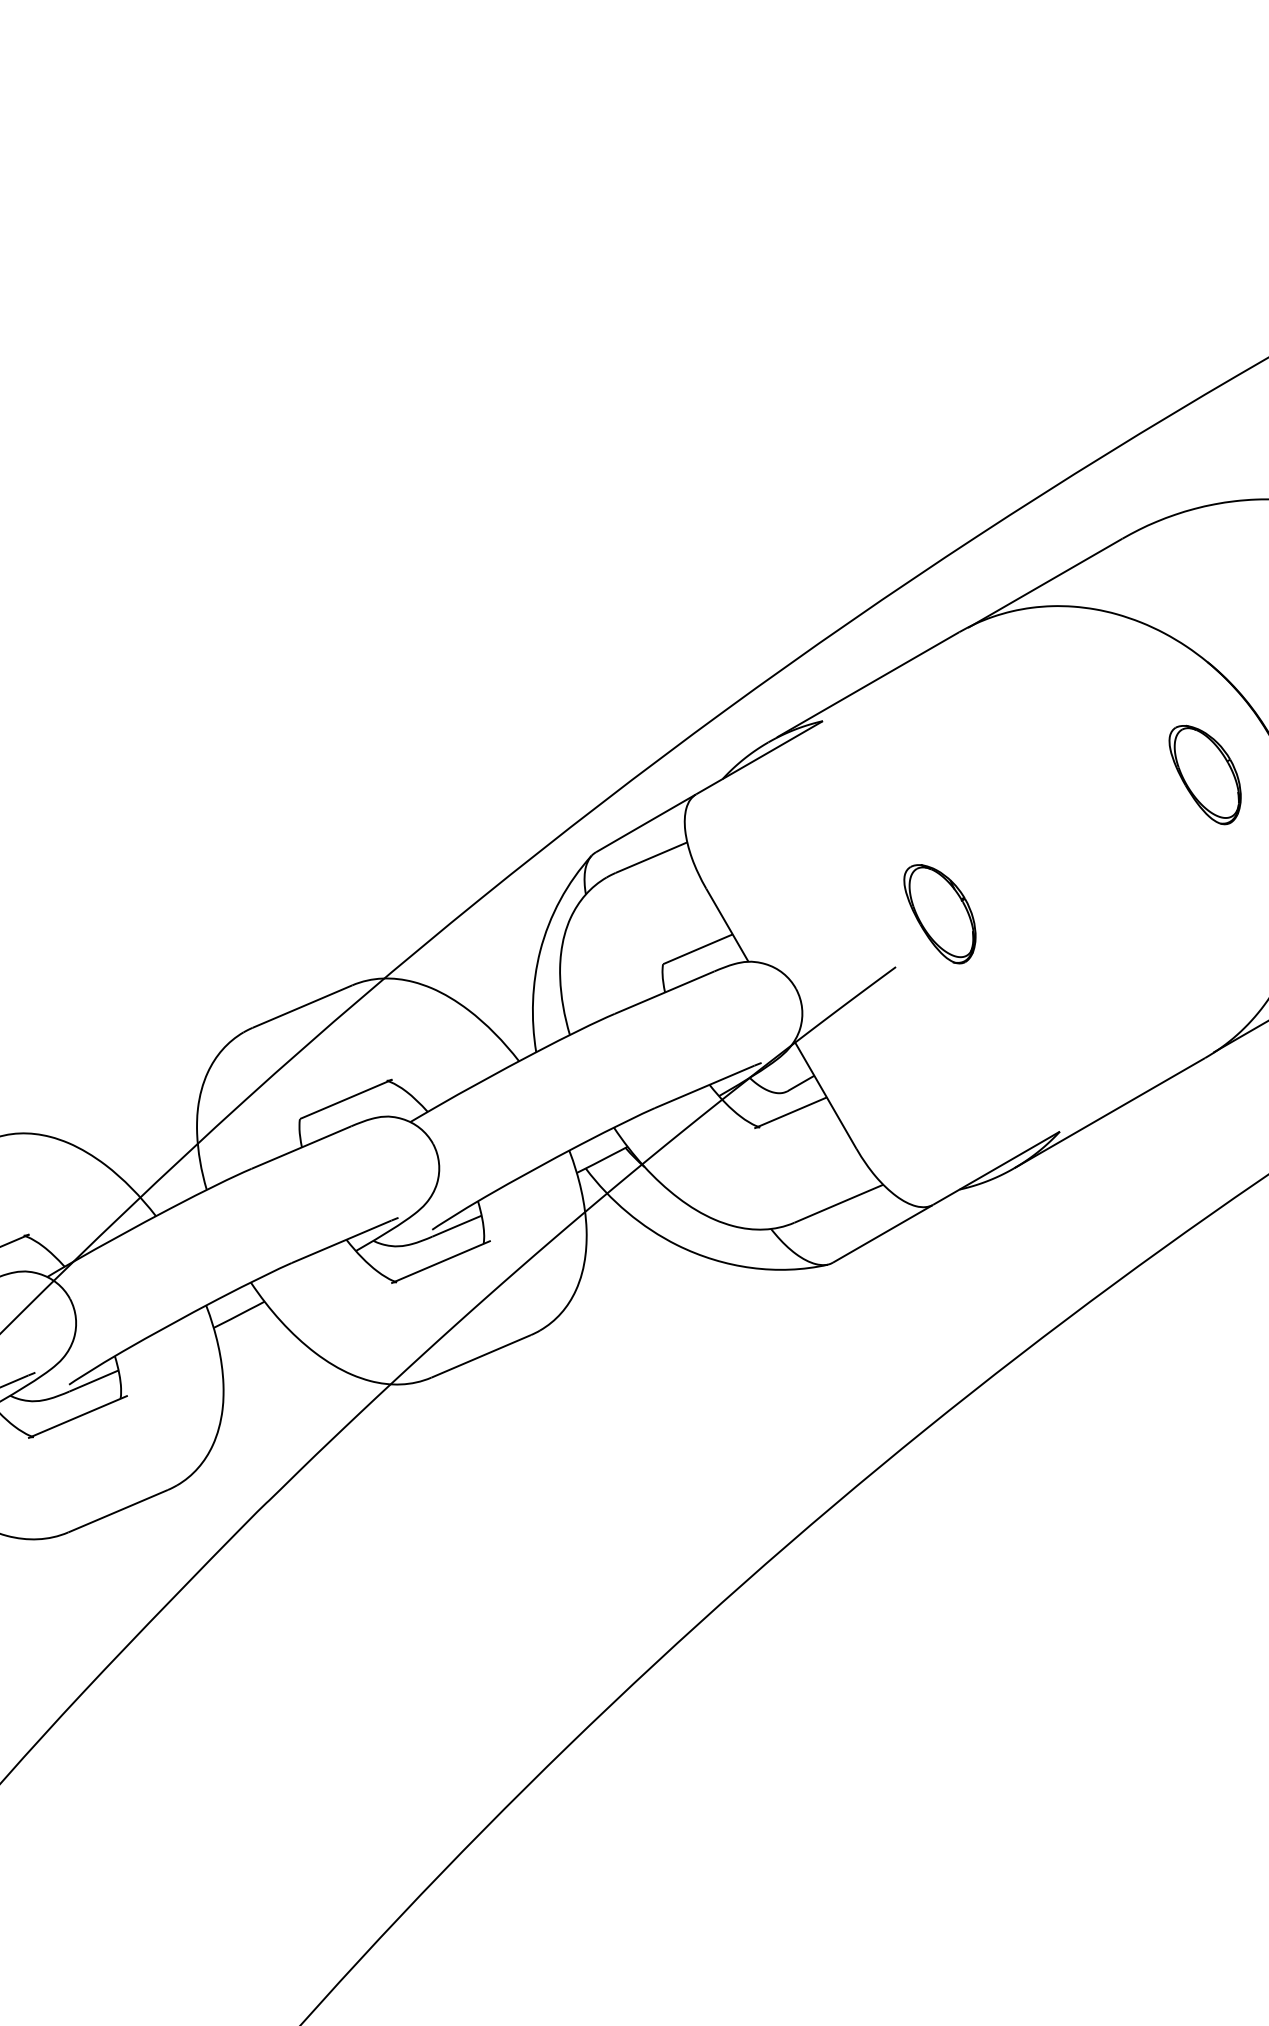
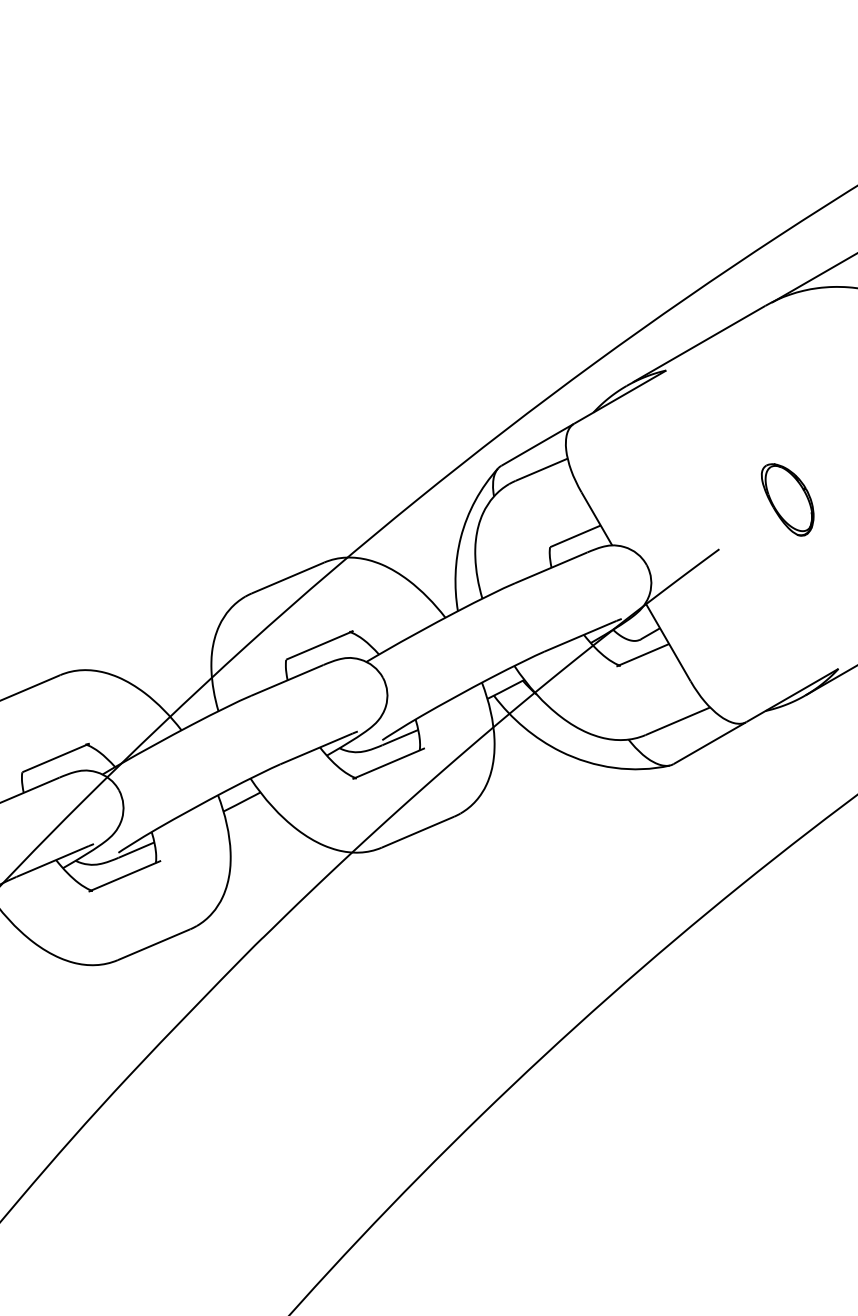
part: (939, 914) -> (787, 500), moved

